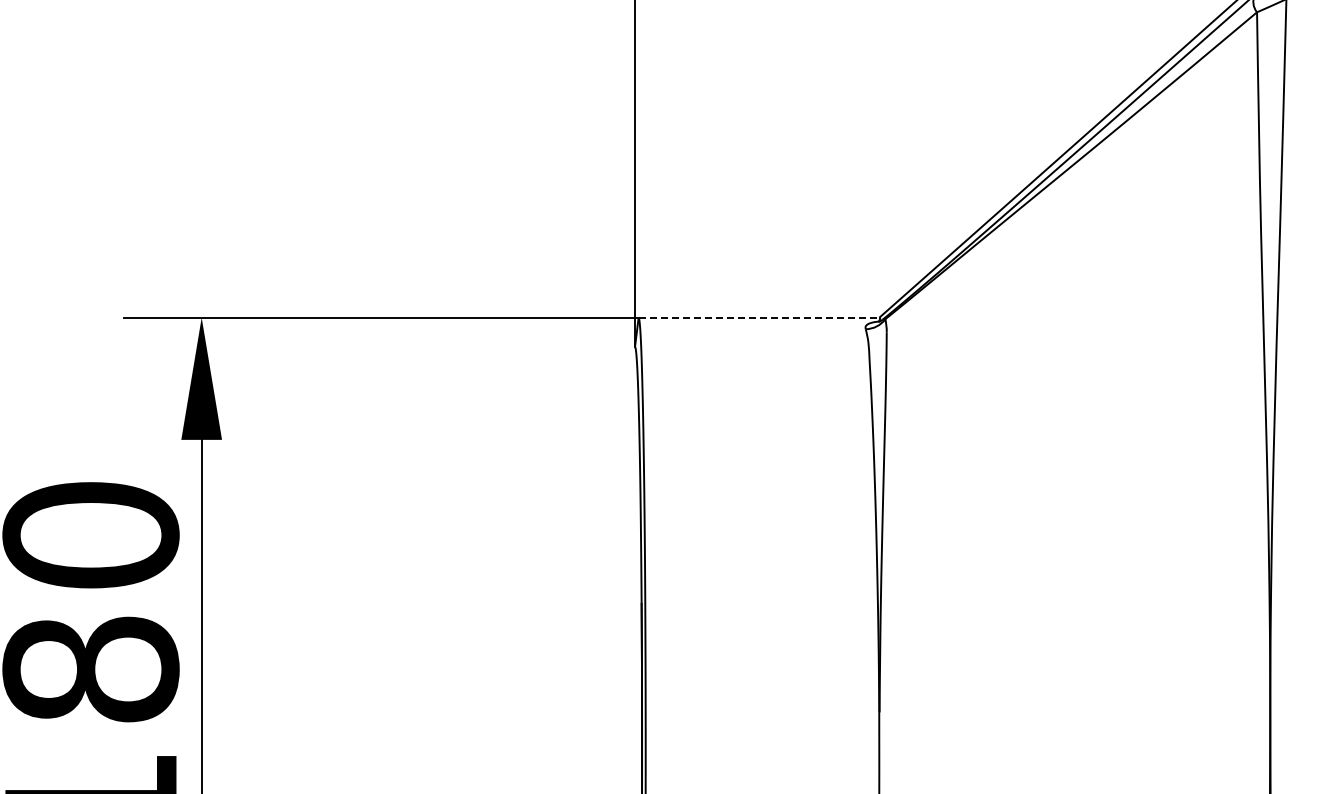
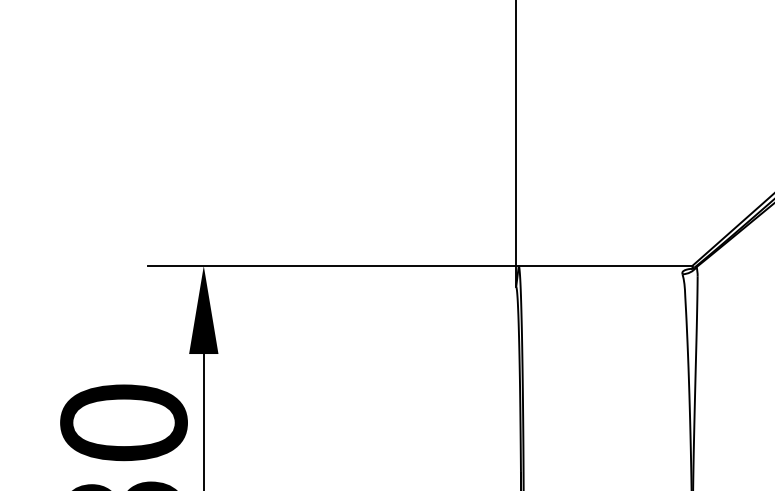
line: (759, 317) -> (605, 265), dashed -> solid

